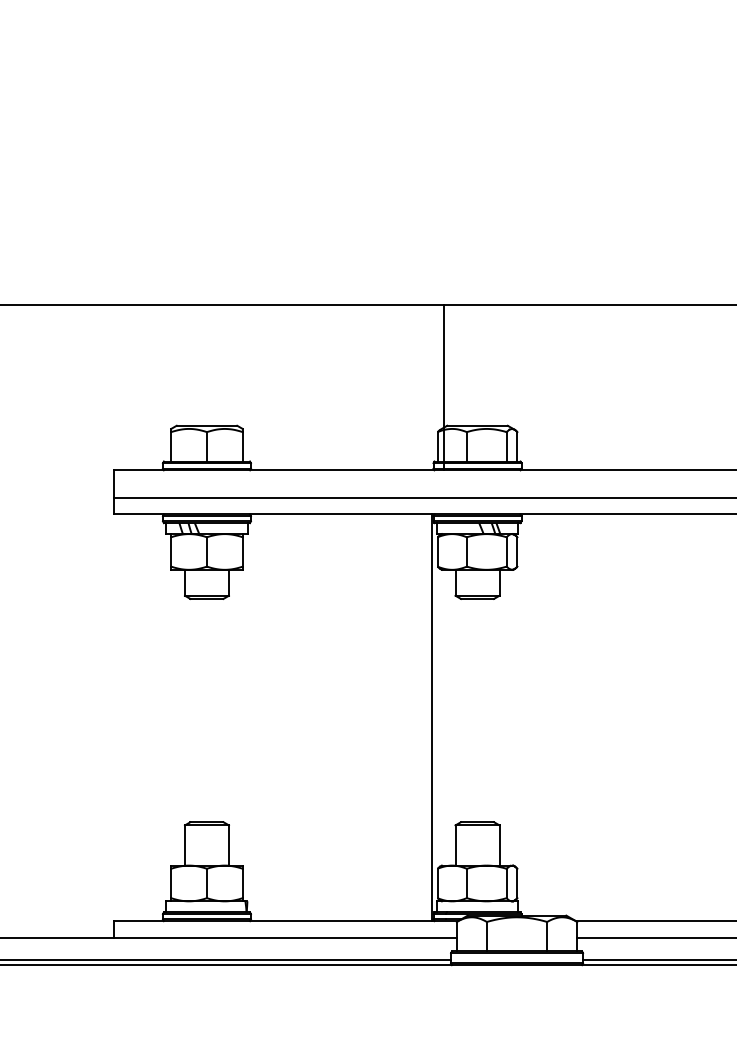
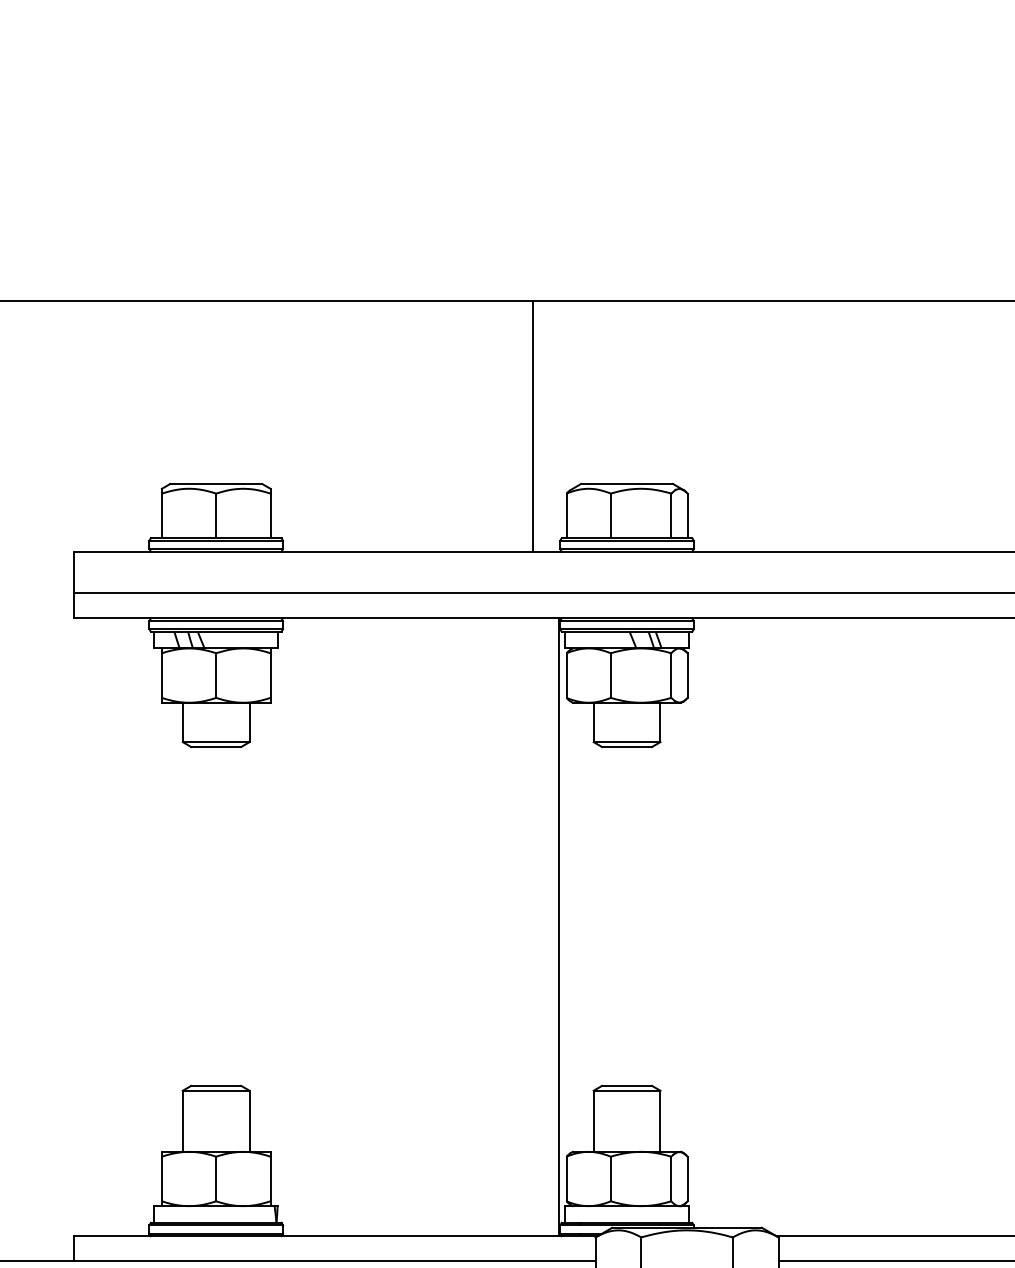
line: (443, 387) -> (532, 425), moved

